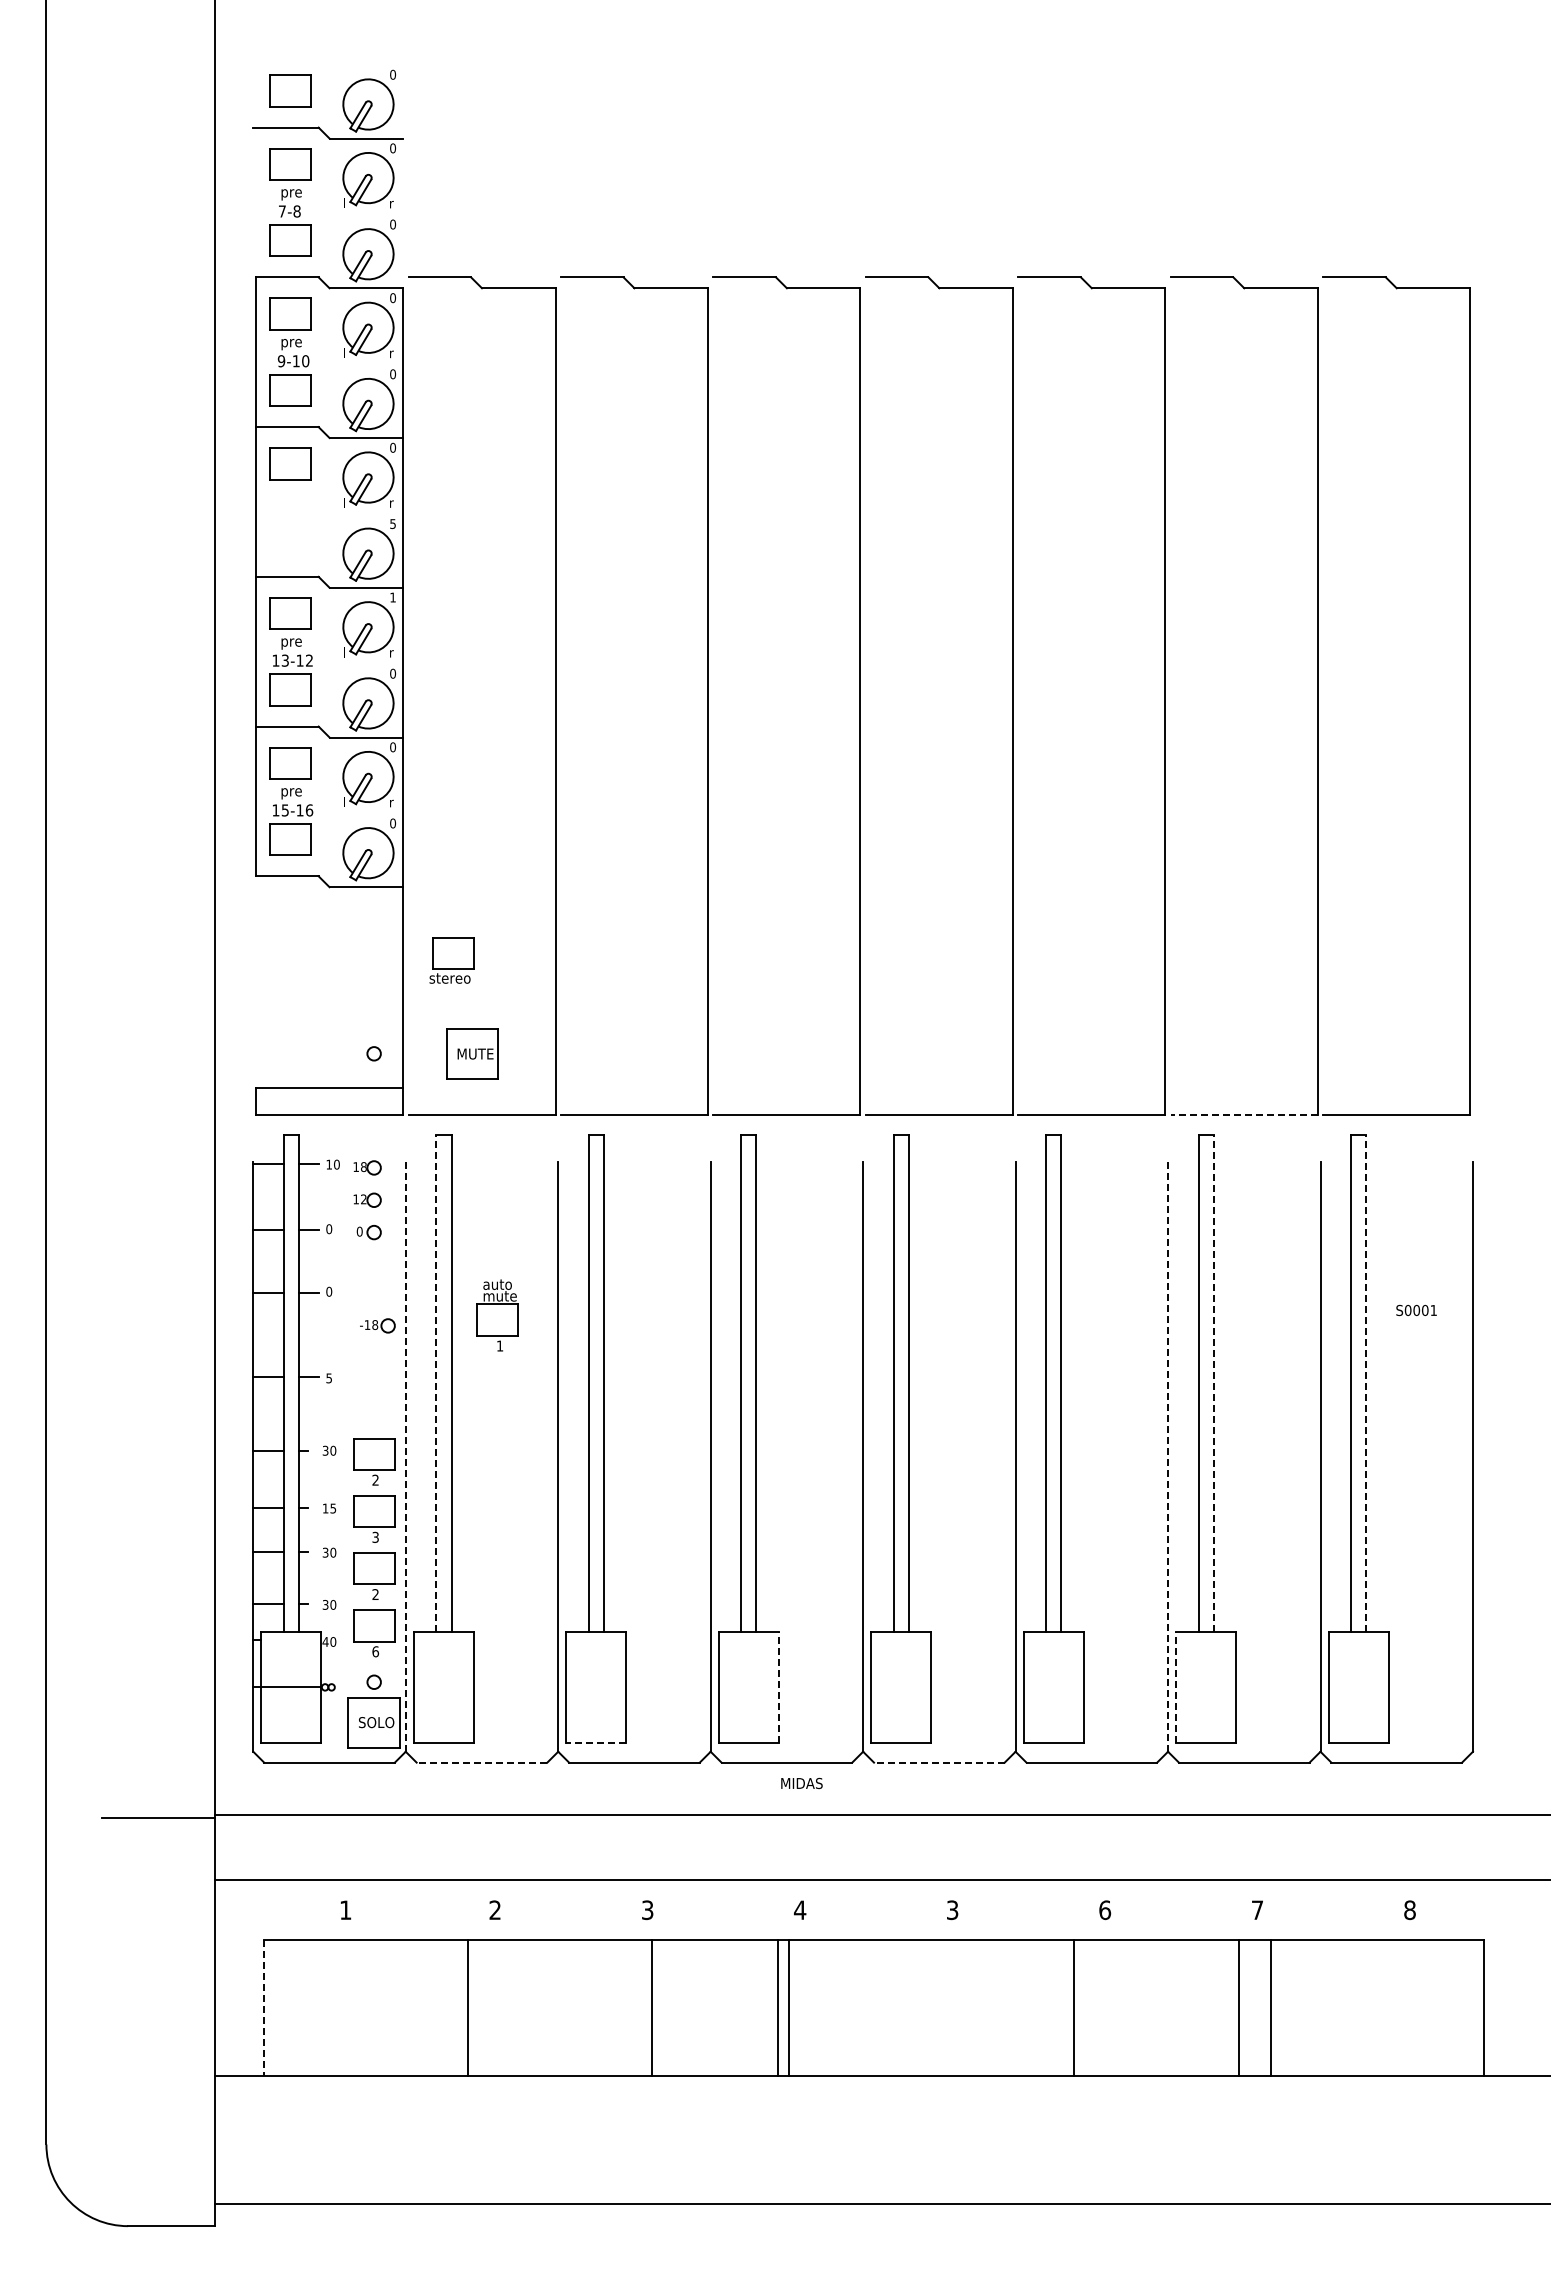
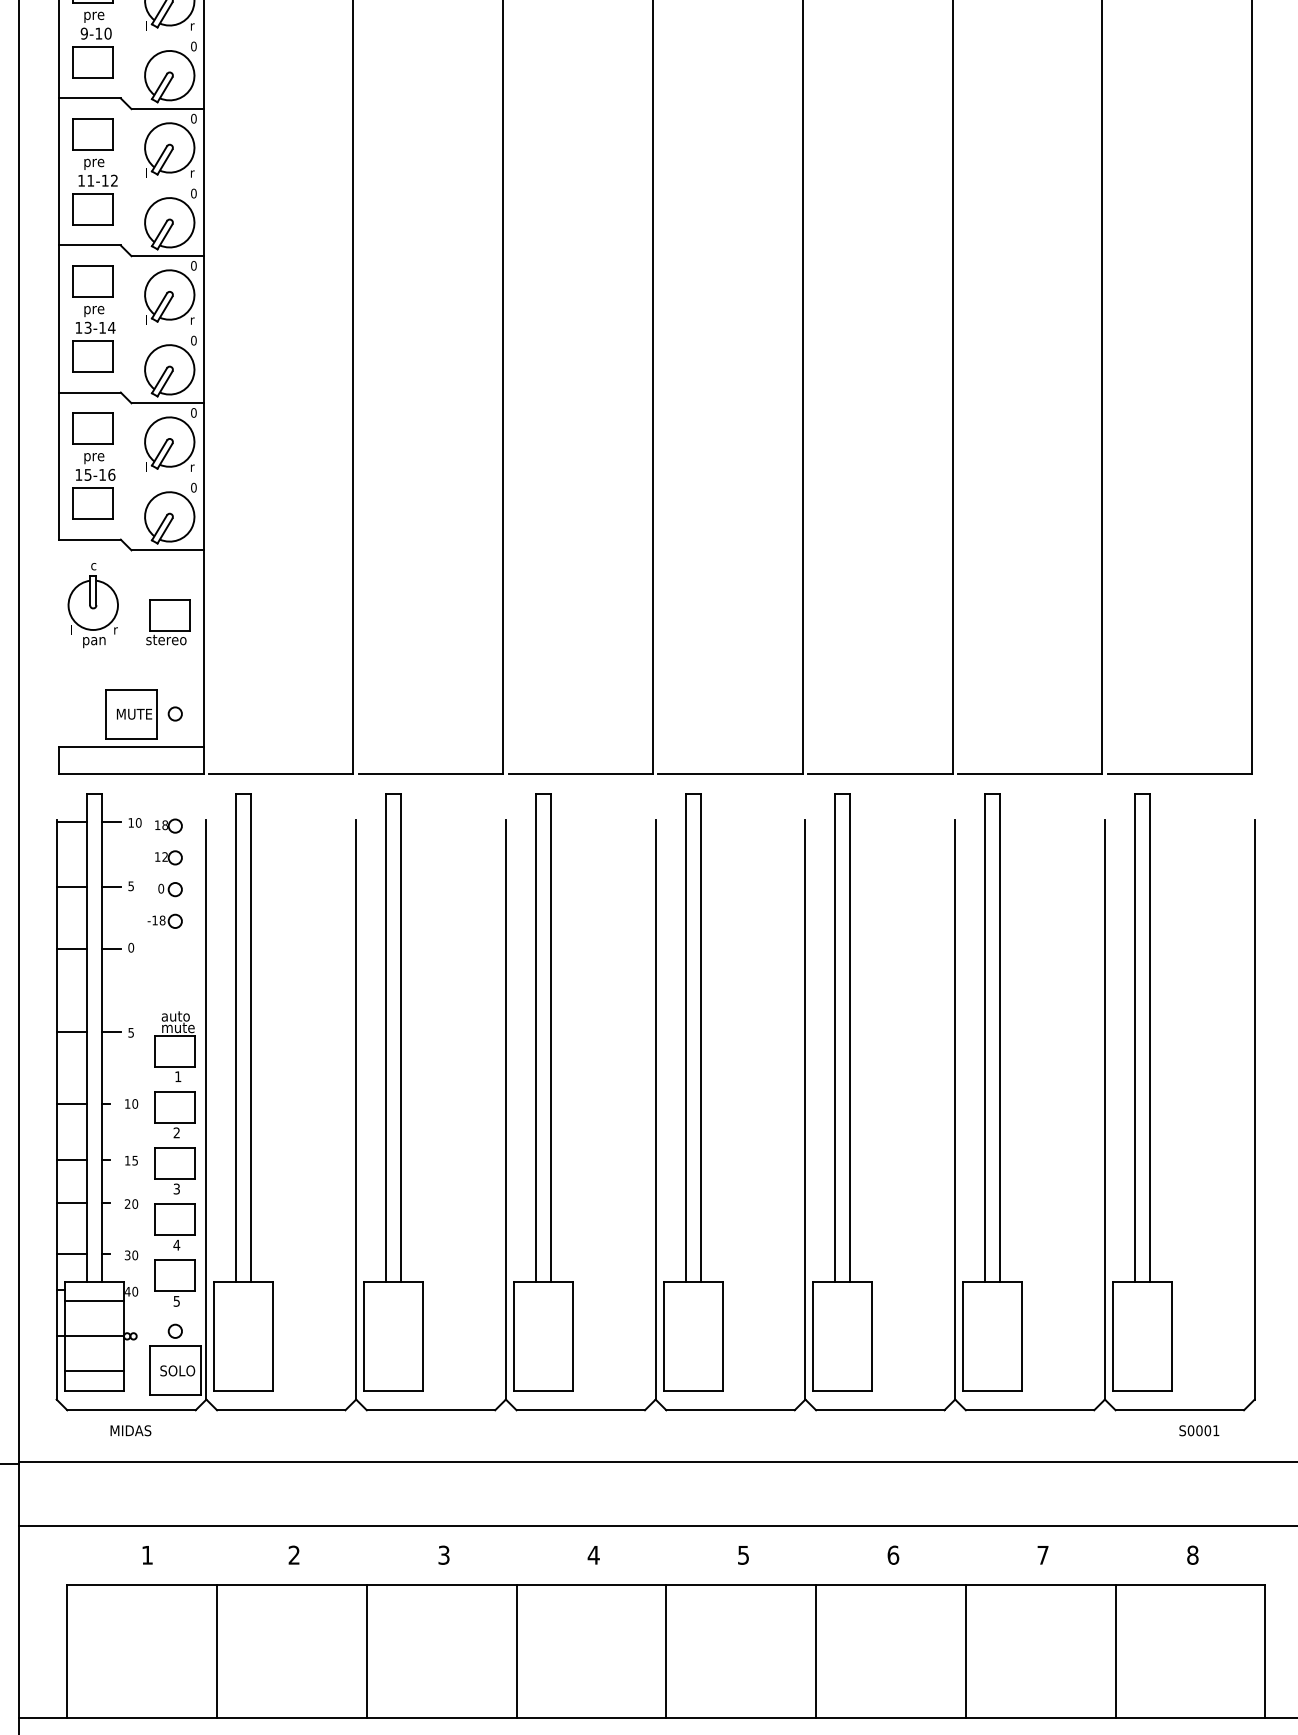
part: (292, 522) -> (95, 192), added
text: (393, 523) -> (194, 193), 5 -> 0
text: (393, 597) -> (194, 265), 1 -> 0
text: (309, 660) -> (111, 327), 13-12 -> 13-14
part: (290, 943) -> (93, 605), added
part: (451, 960) -> (167, 622), moved
part: (472, 1053) -> (131, 713), moved
line: (1244, 1114) -> (1030, 773), dashed -> solid
text: (329, 1229) -> (131, 886), 0 -> 5
text: (1416, 1310) -> (1199, 1430), moved
part: (497, 1315) -> (175, 1046), moved
part: (377, 1325) -> (164, 920), moved
line: (436, 1383) -> (236, 1037), dashed -> solid
line: (1213, 1383) -> (999, 1037), dashed -> solid
line: (1366, 1383) -> (1150, 1037), dashed -> solid
text: (325, 1450) -> (127, 1103), 30 -> 10
line: (405, 1456) -> (206, 1109), dashed -> solid
line: (1168, 1456) -> (955, 1109), dashed -> solid
text: (325, 1552) -> (127, 1203), 30 -> 20
text: (375, 1594) -> (176, 1245), 2 -> 4
line: (291, 1651) -> (94, 1301), added
text: (375, 1651) -> (176, 1301), 6 -> 5
line: (778, 1686) -> (572, 1335), dashed -> solid
line: (1176, 1686) -> (963, 1335), dashed -> solid
line: (291, 1723) -> (94, 1371), added
line: (596, 1742) -> (393, 1390), dashed -> solid
line: (481, 1762) -> (280, 1410), dashed -> solid
line: (938, 1762) -> (729, 1410), dashed -> solid
text: (801, 1782) -> (130, 1429), moved
text: (952, 1909) -> (743, 1554), 3 -> 5
line: (264, 2008) -> (67, 1651), dashed -> solid
line: (467, 2008) -> (216, 1651), moved
line: (652, 2008) -> (367, 1651), moved
line: (777, 2008) -> (516, 1651), moved
line: (789, 2008) -> (666, 1651), moved
line: (1073, 2008) -> (816, 1651), moved
line: (1238, 2008) -> (965, 1651), moved
line: (1271, 2008) -> (1115, 1651), moved

